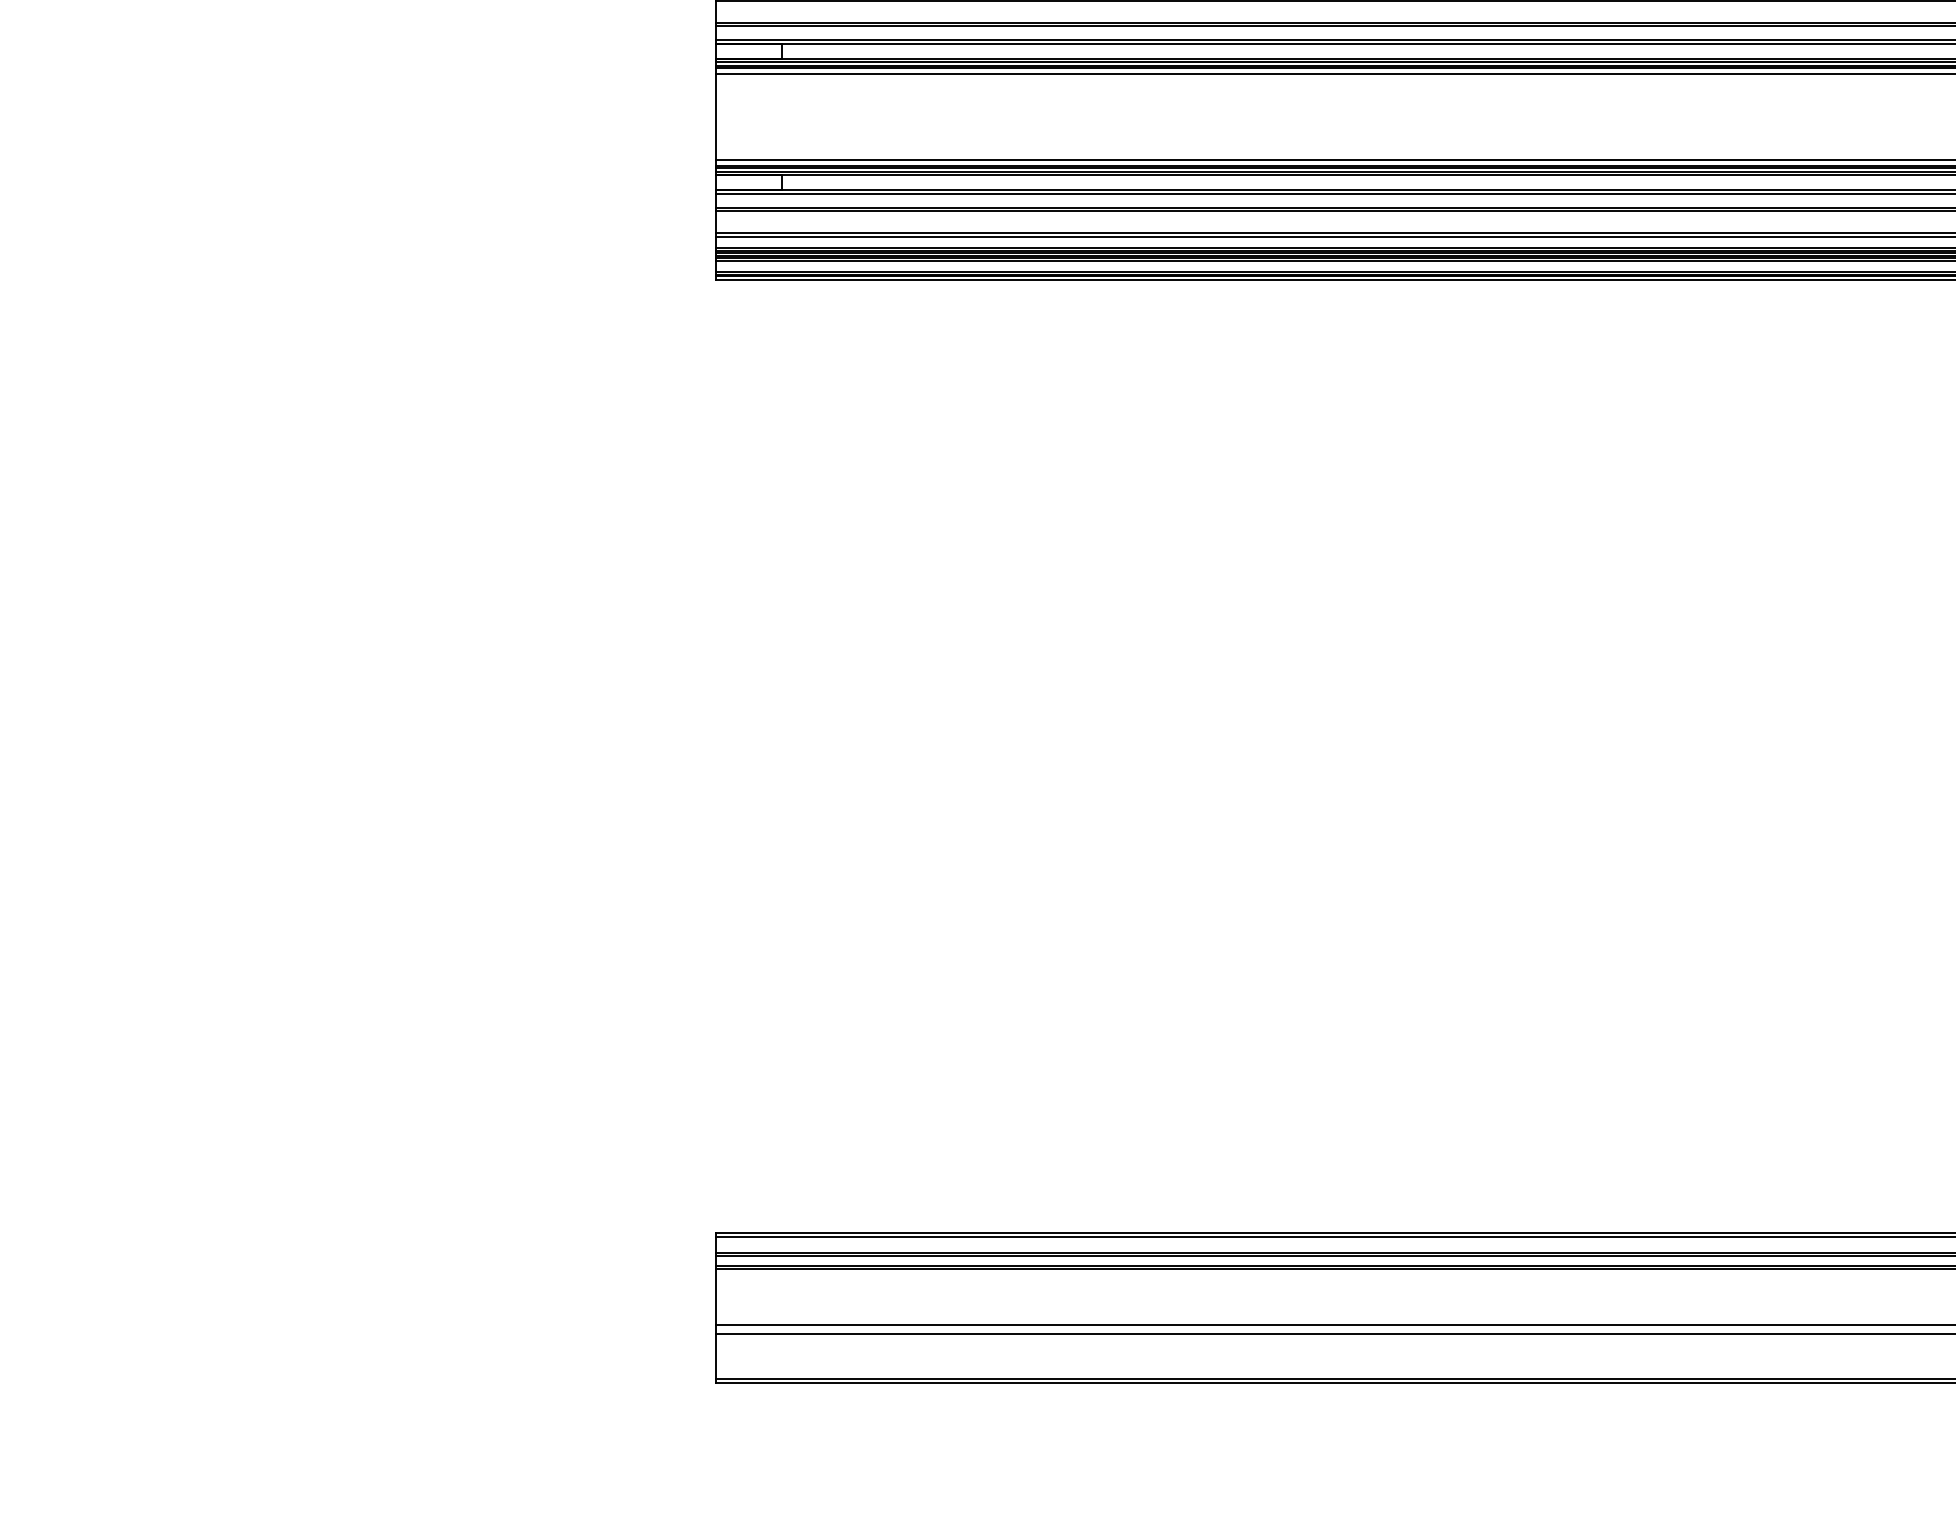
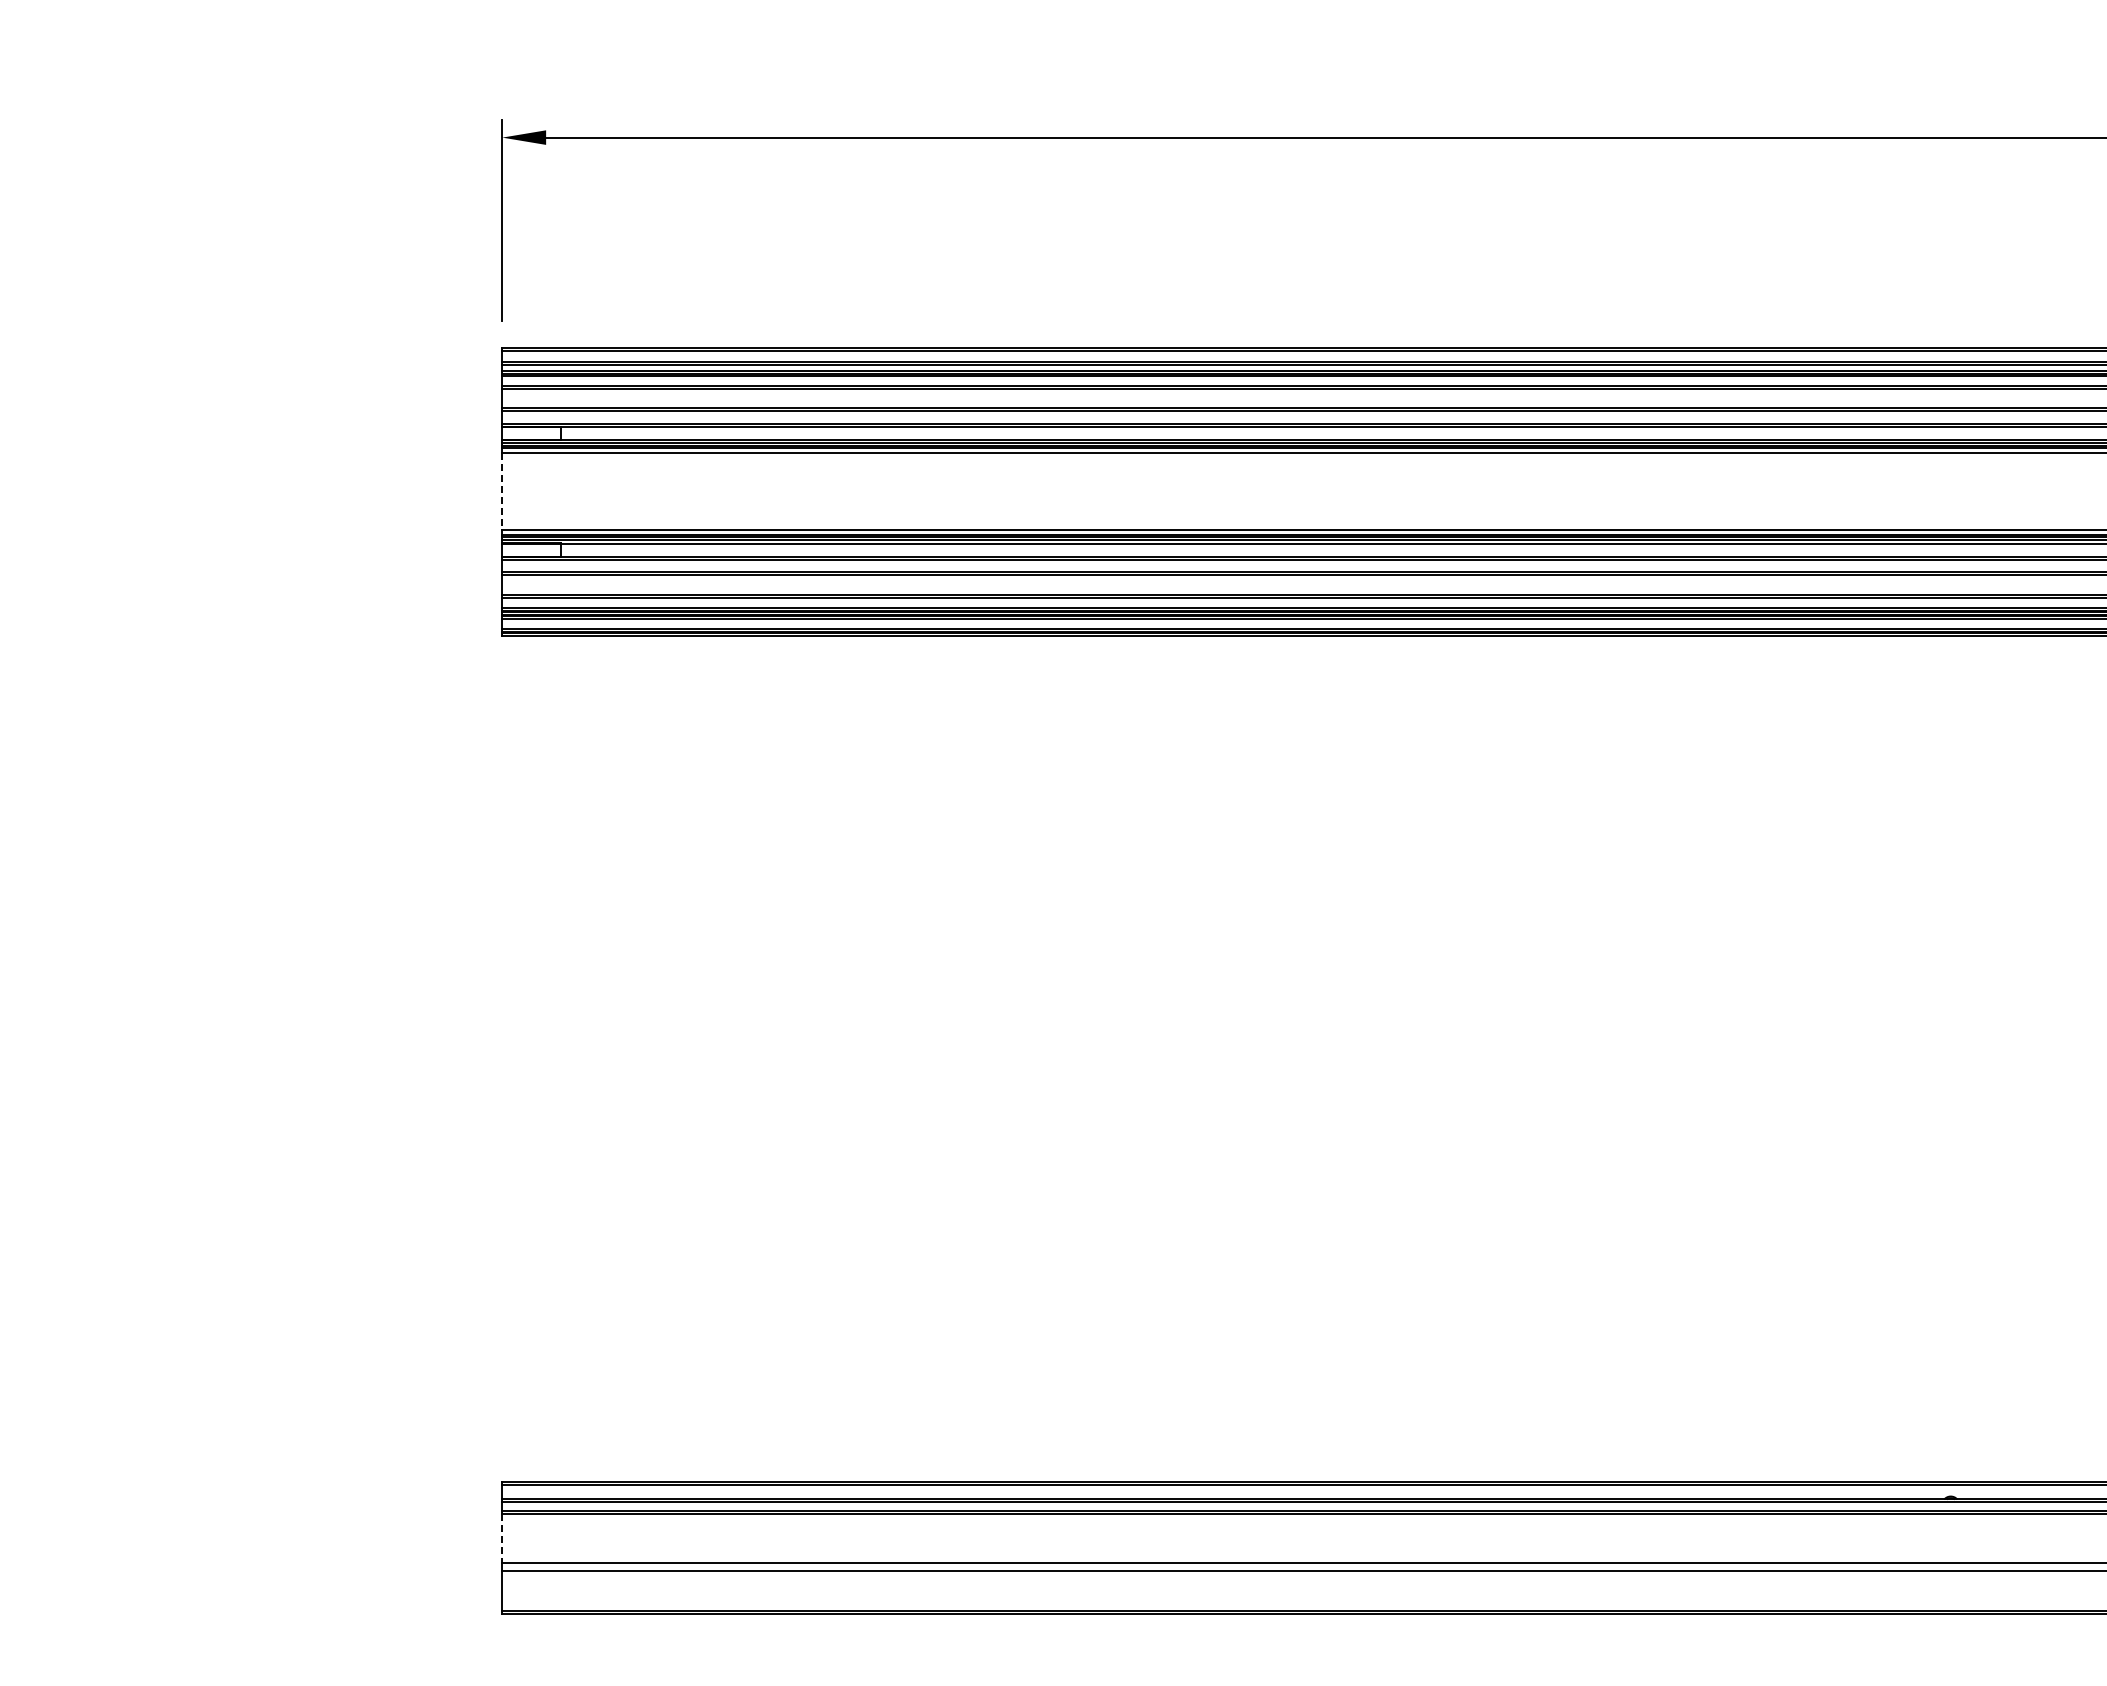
line: (716, 116) -> (502, 491), solid -> dashed
line: (716, 1297) -> (502, 1538), solid -> dashed

